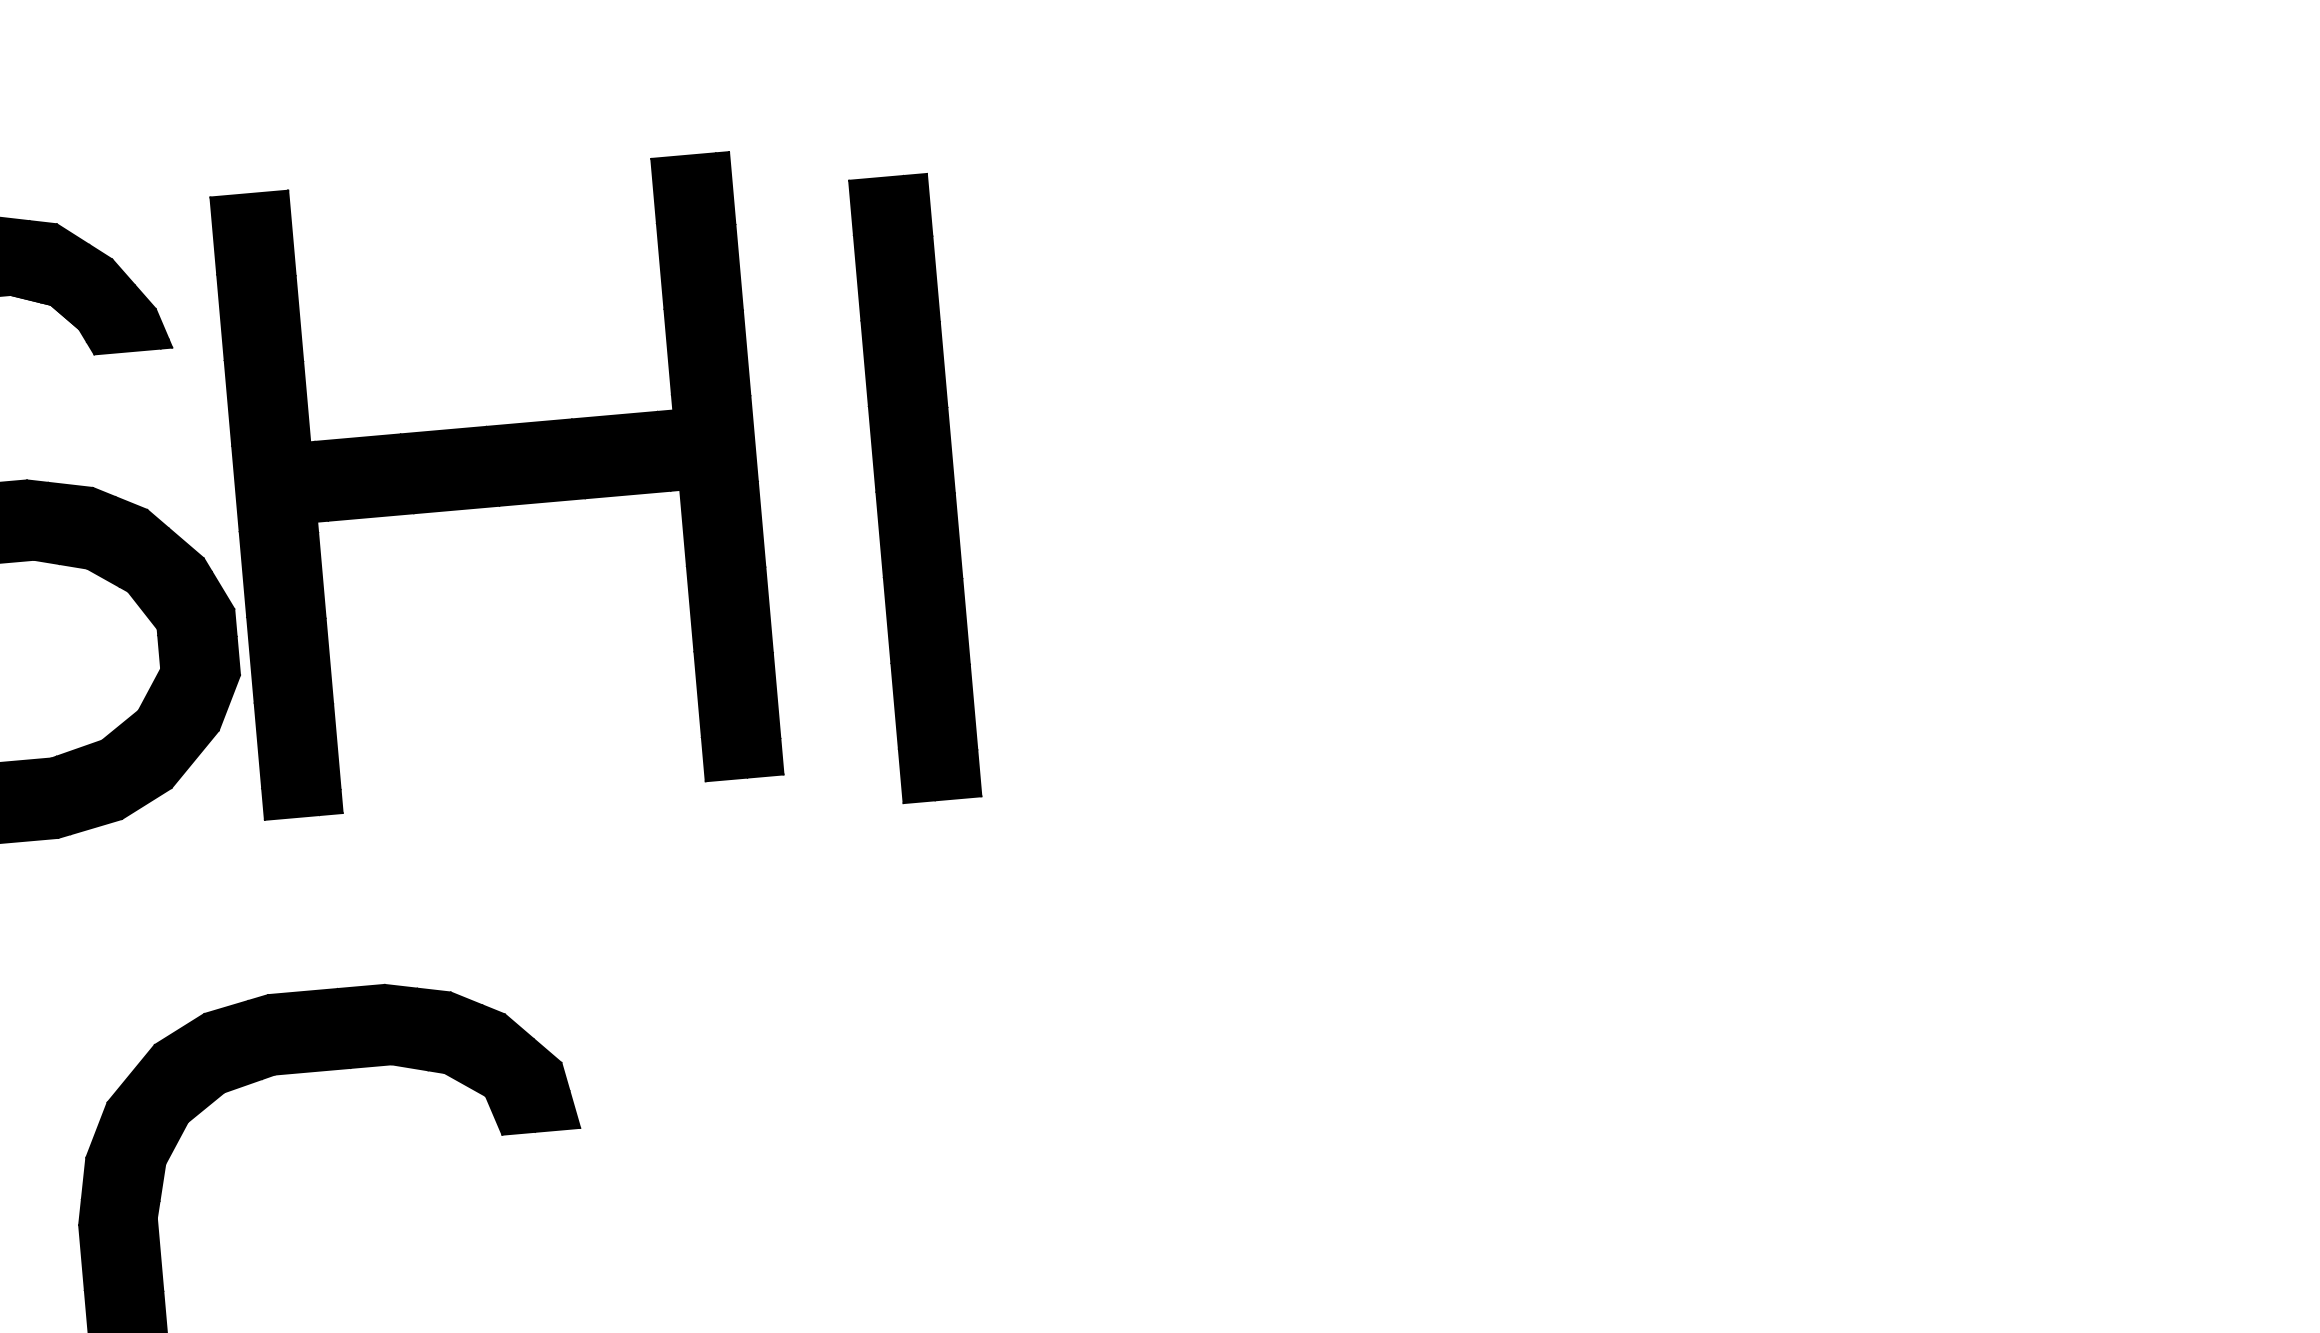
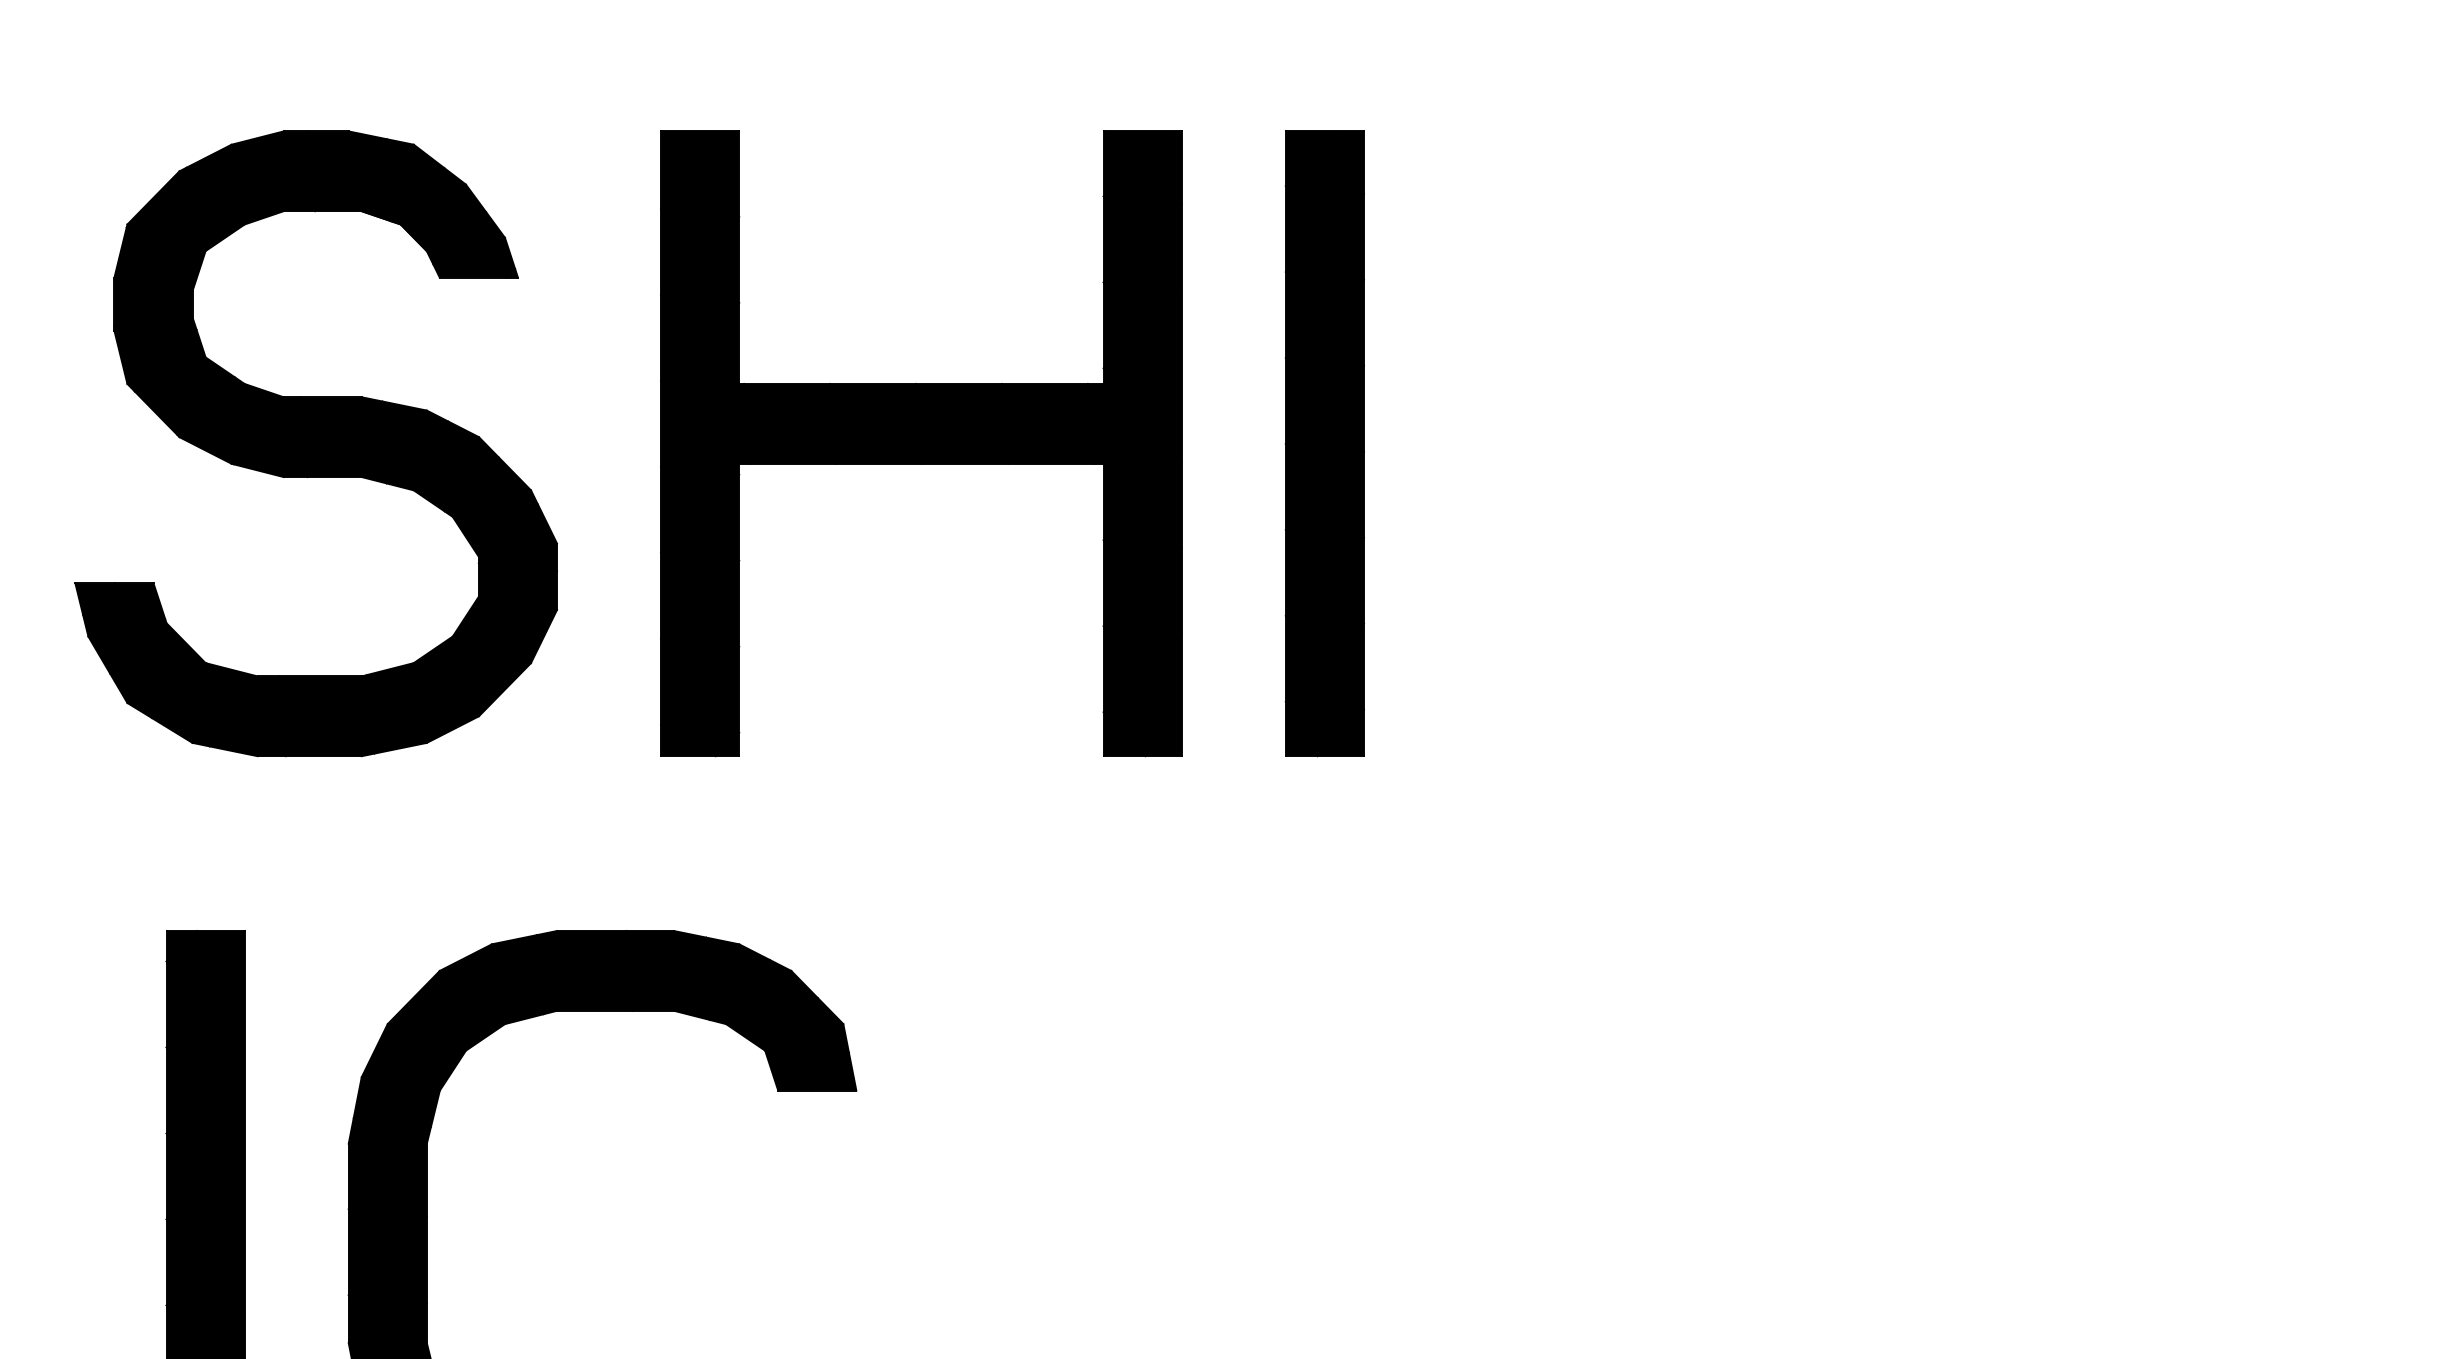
part: (497, 485) -> (921, 443), moved
part: (914, 488) -> (1324, 443), moved

